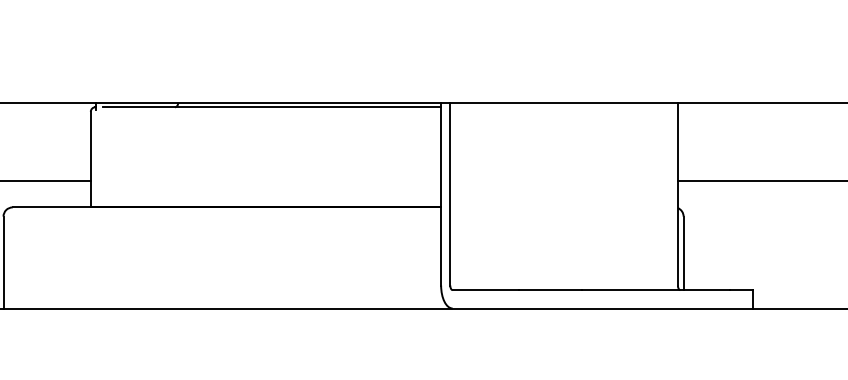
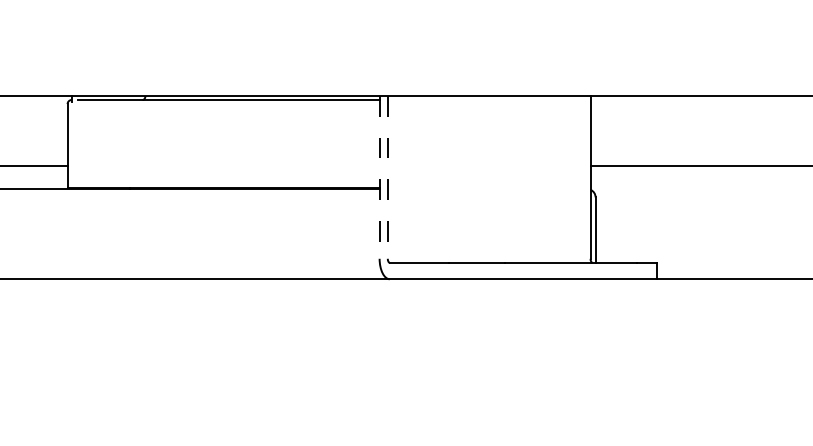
line: (440, 194) -> (379, 177), solid -> dashed
line: (449, 194) -> (387, 177), solid -> dashed

